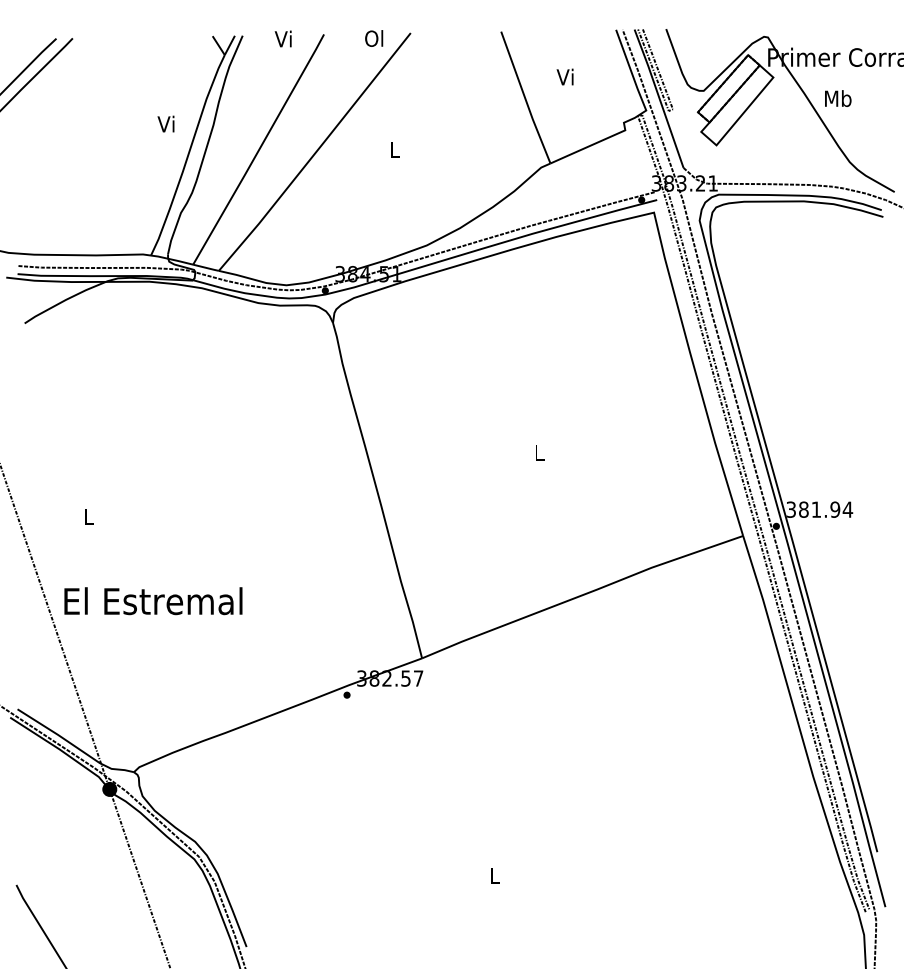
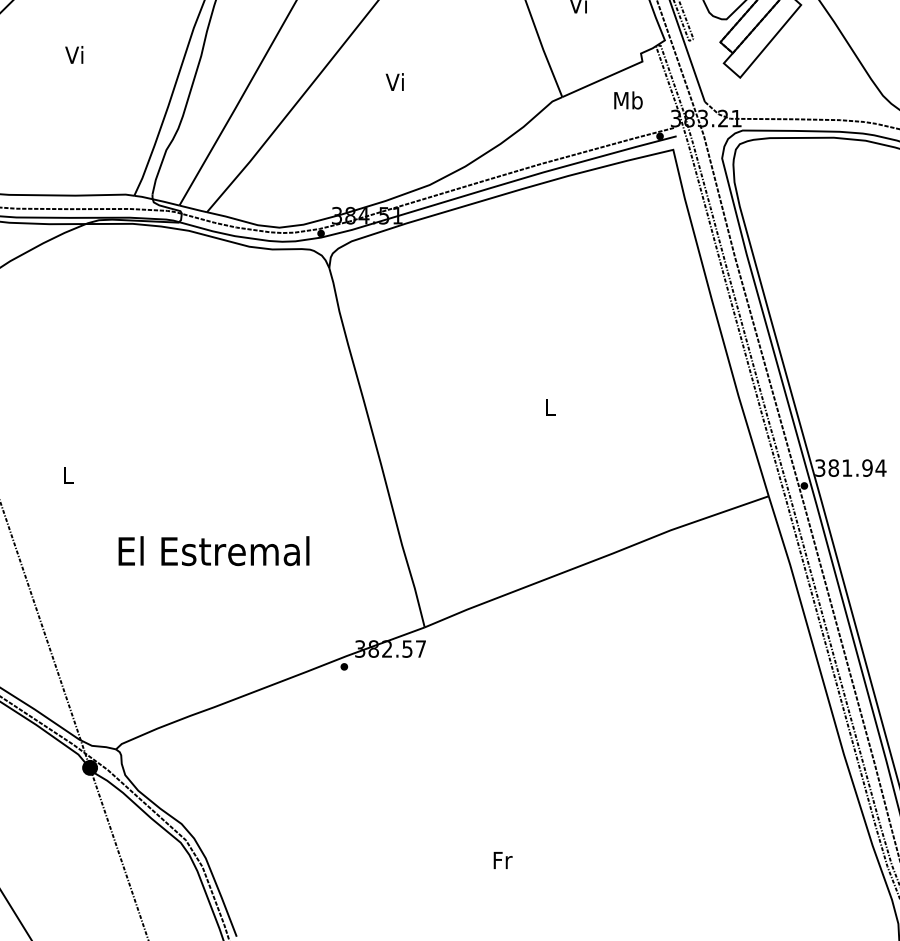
text: (838, 98) -> (628, 100), moved
text: (165, 123) -> (73, 54), moved
text: (393, 149) -> (394, 82), L -> Vi
text: (153, 601) -> (214, 551), moved
text: (495, 875) -> (503, 860), L -> Fr

